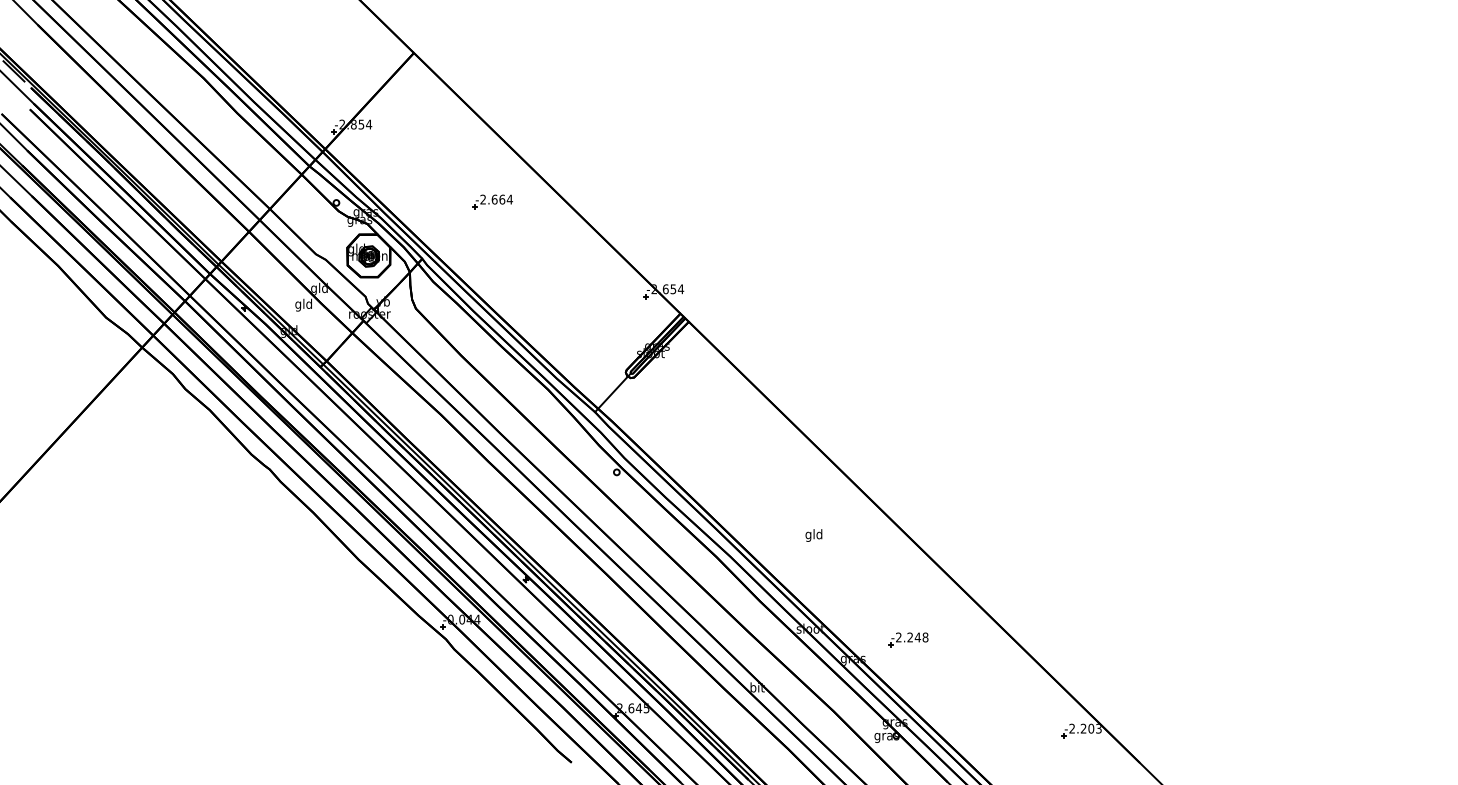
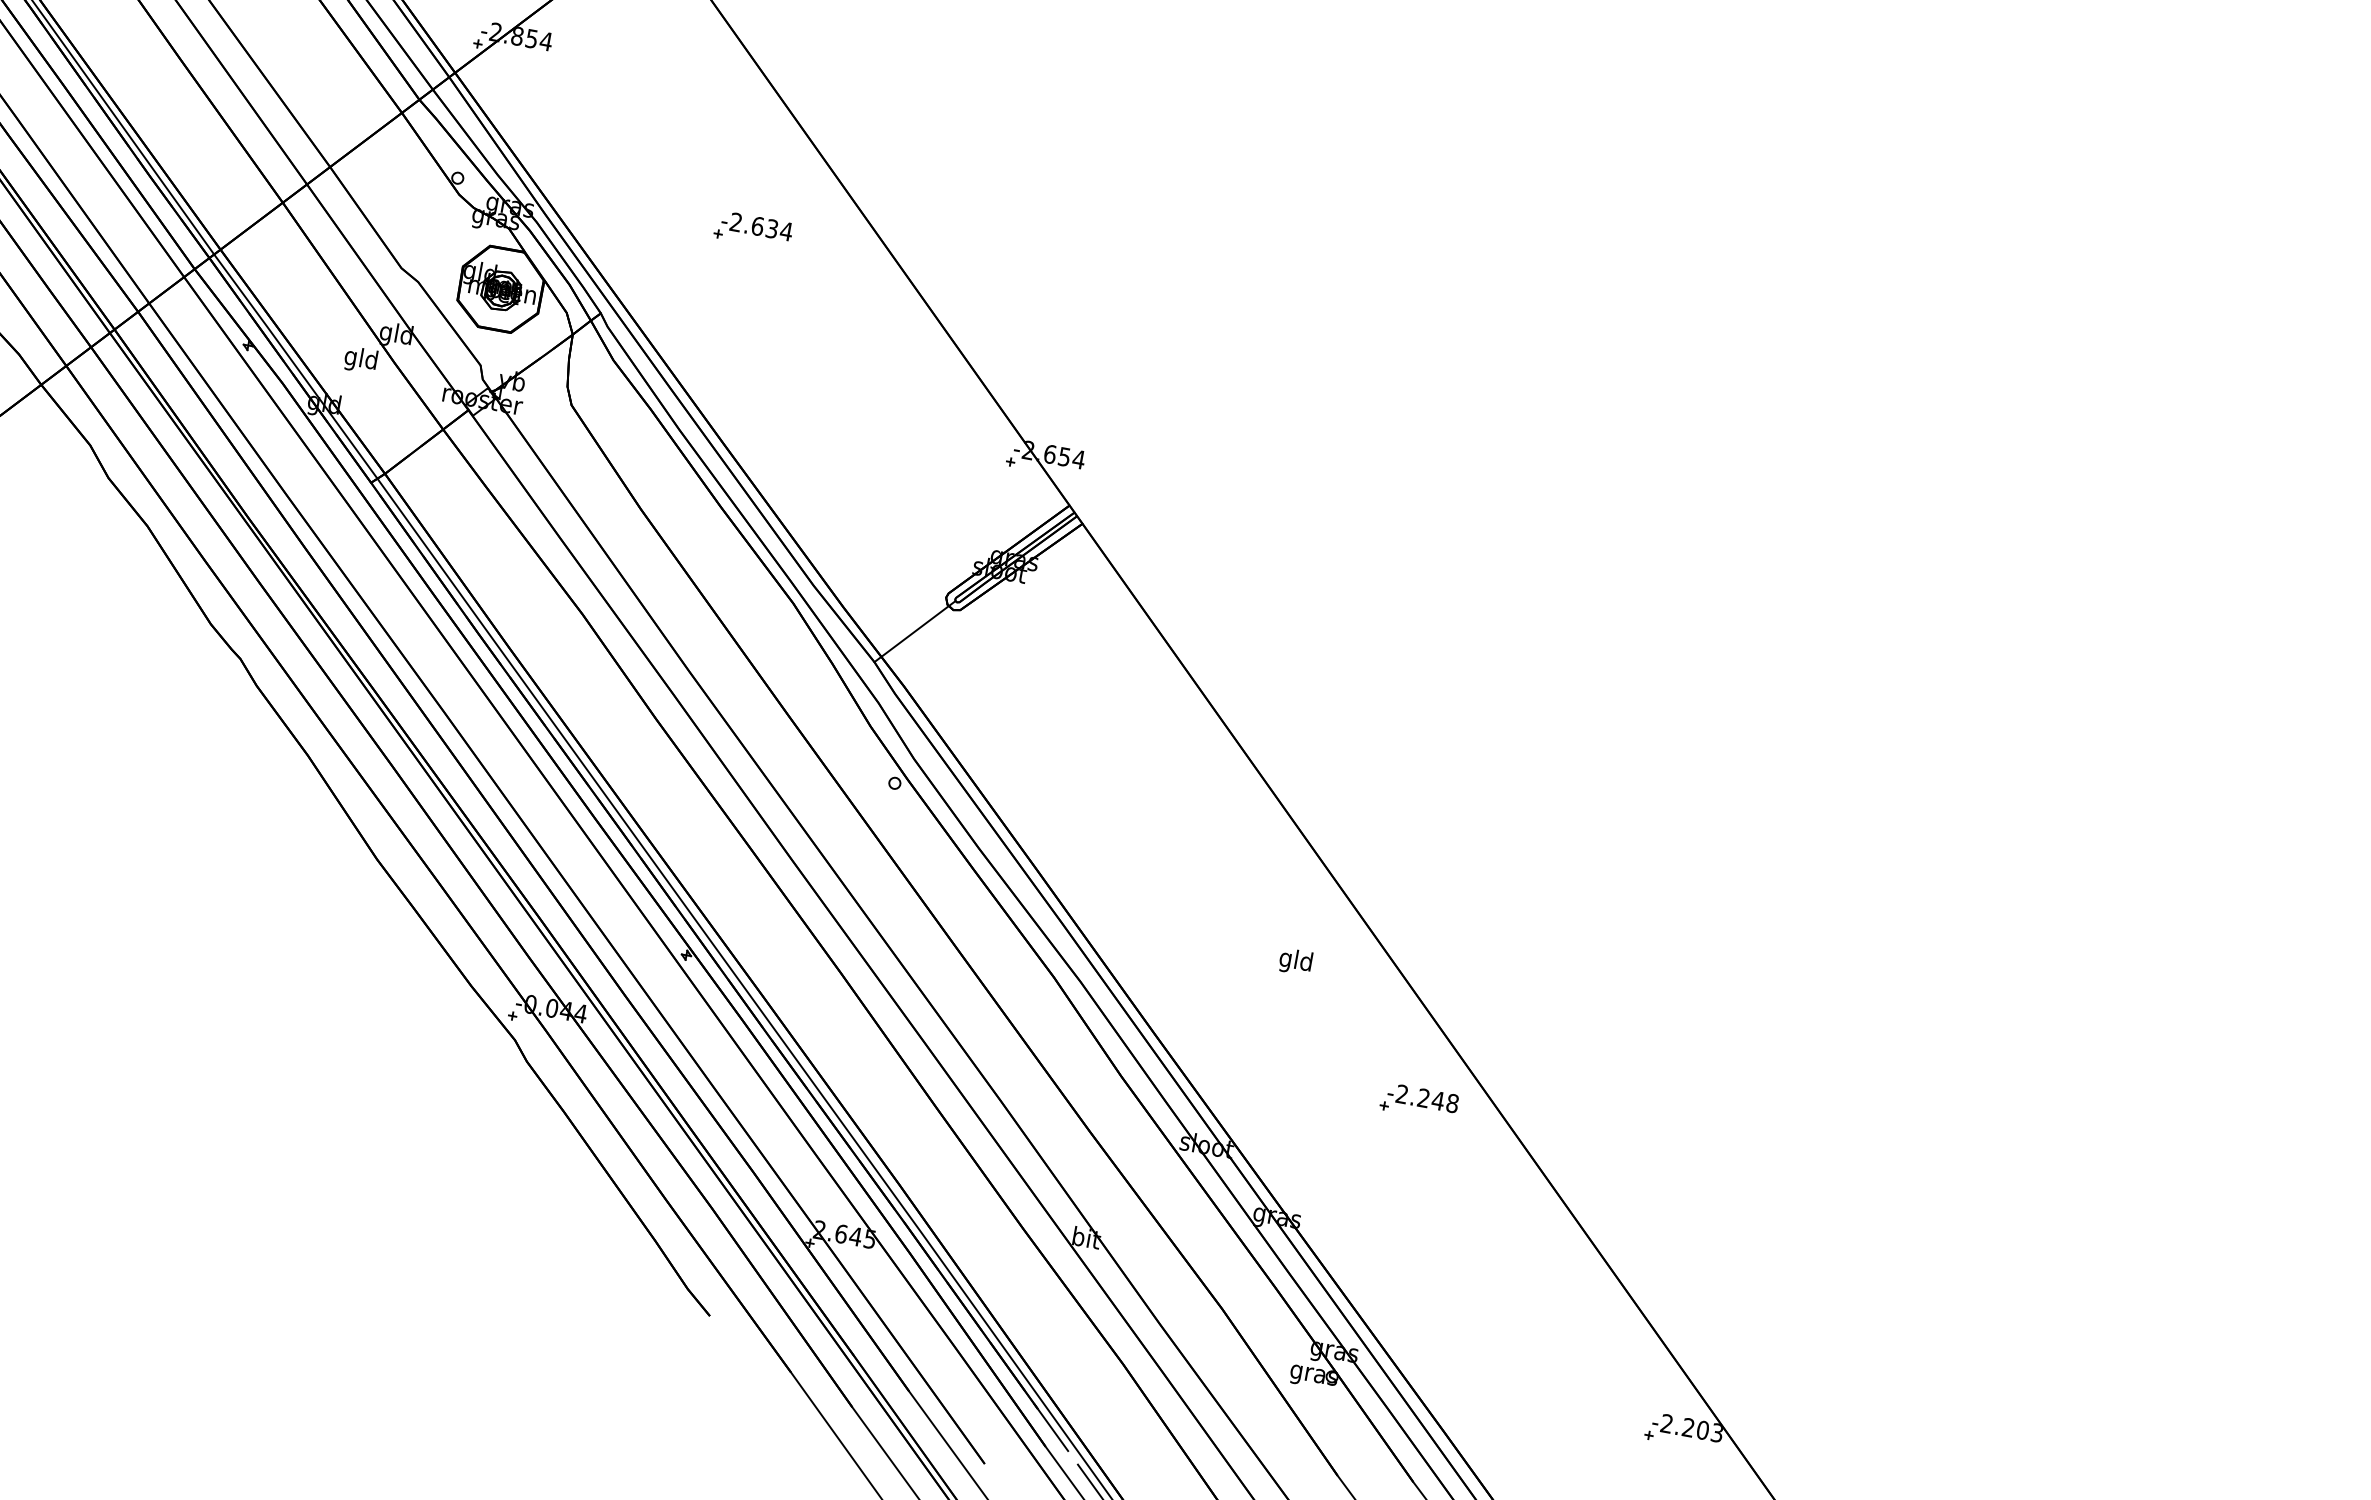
text: (502, 199) -> (772, 228), -2.664 -> -2.634
text: (813, 535) -> (1294, 961), moved
part: (908, 639) -> (1419, 1101), moved

